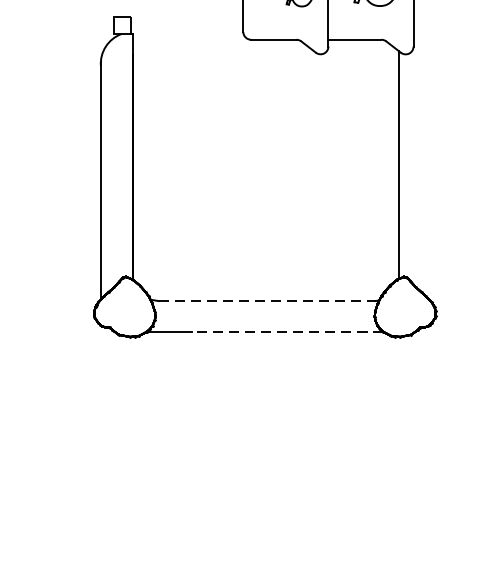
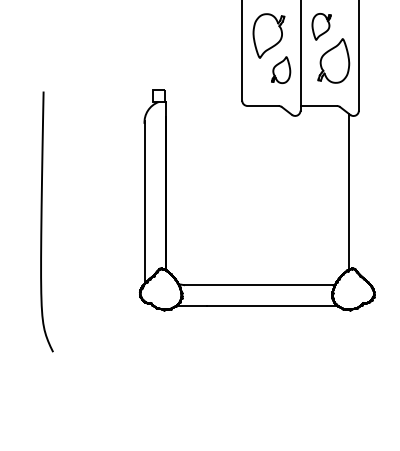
line: (268, 301) -> (259, 285), dashed -> solid
line: (287, 332) -> (272, 306), dashed -> solid

